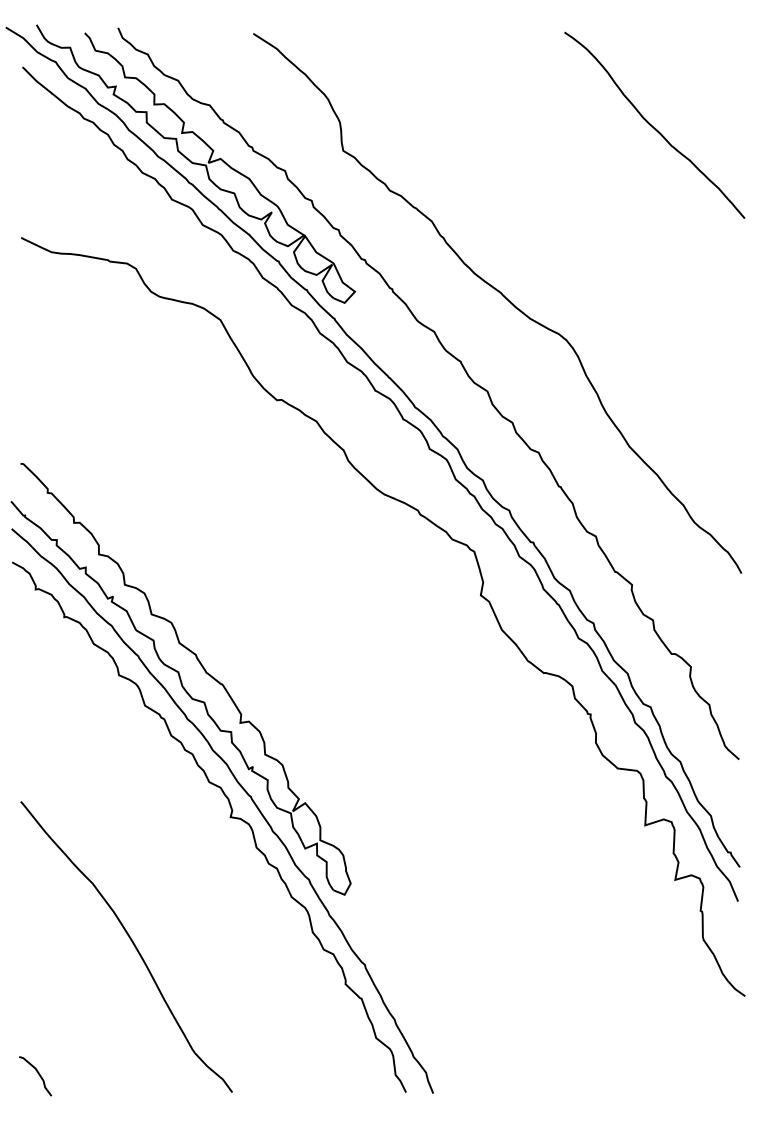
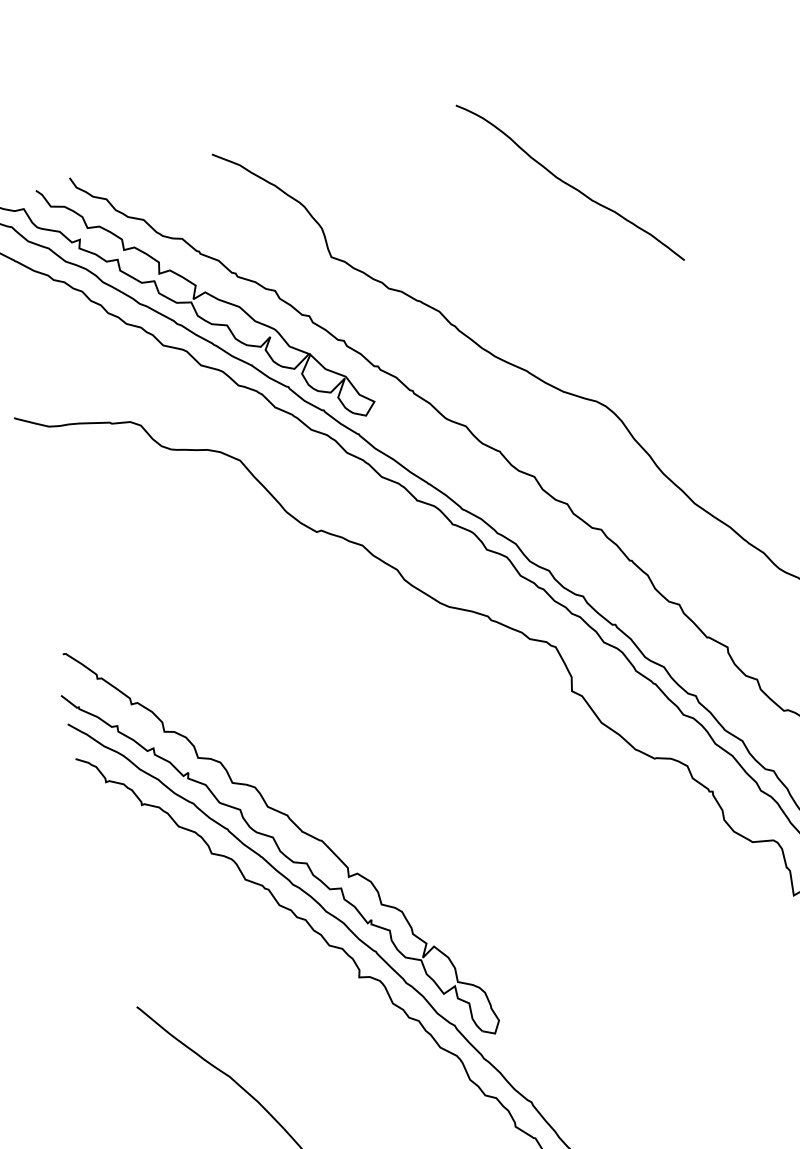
curve: (652, 125) -> (567, 183), moved

